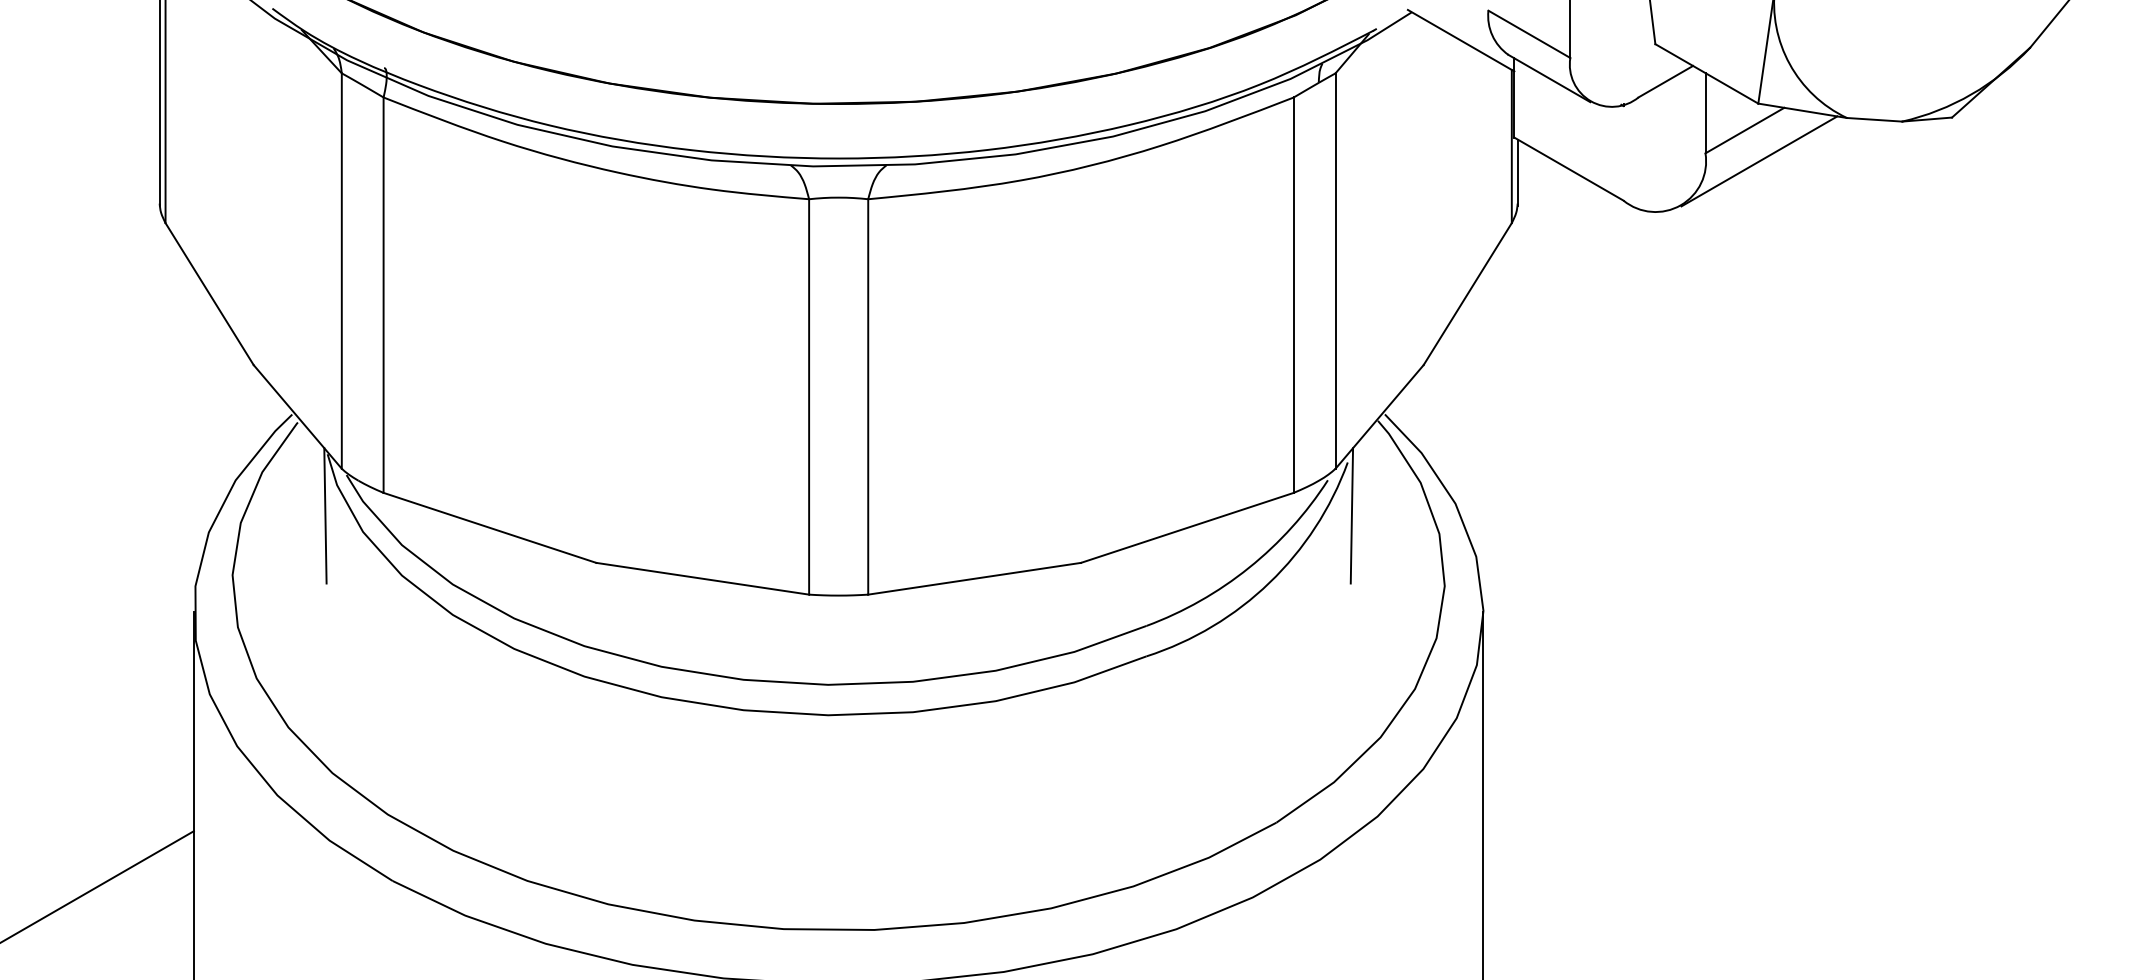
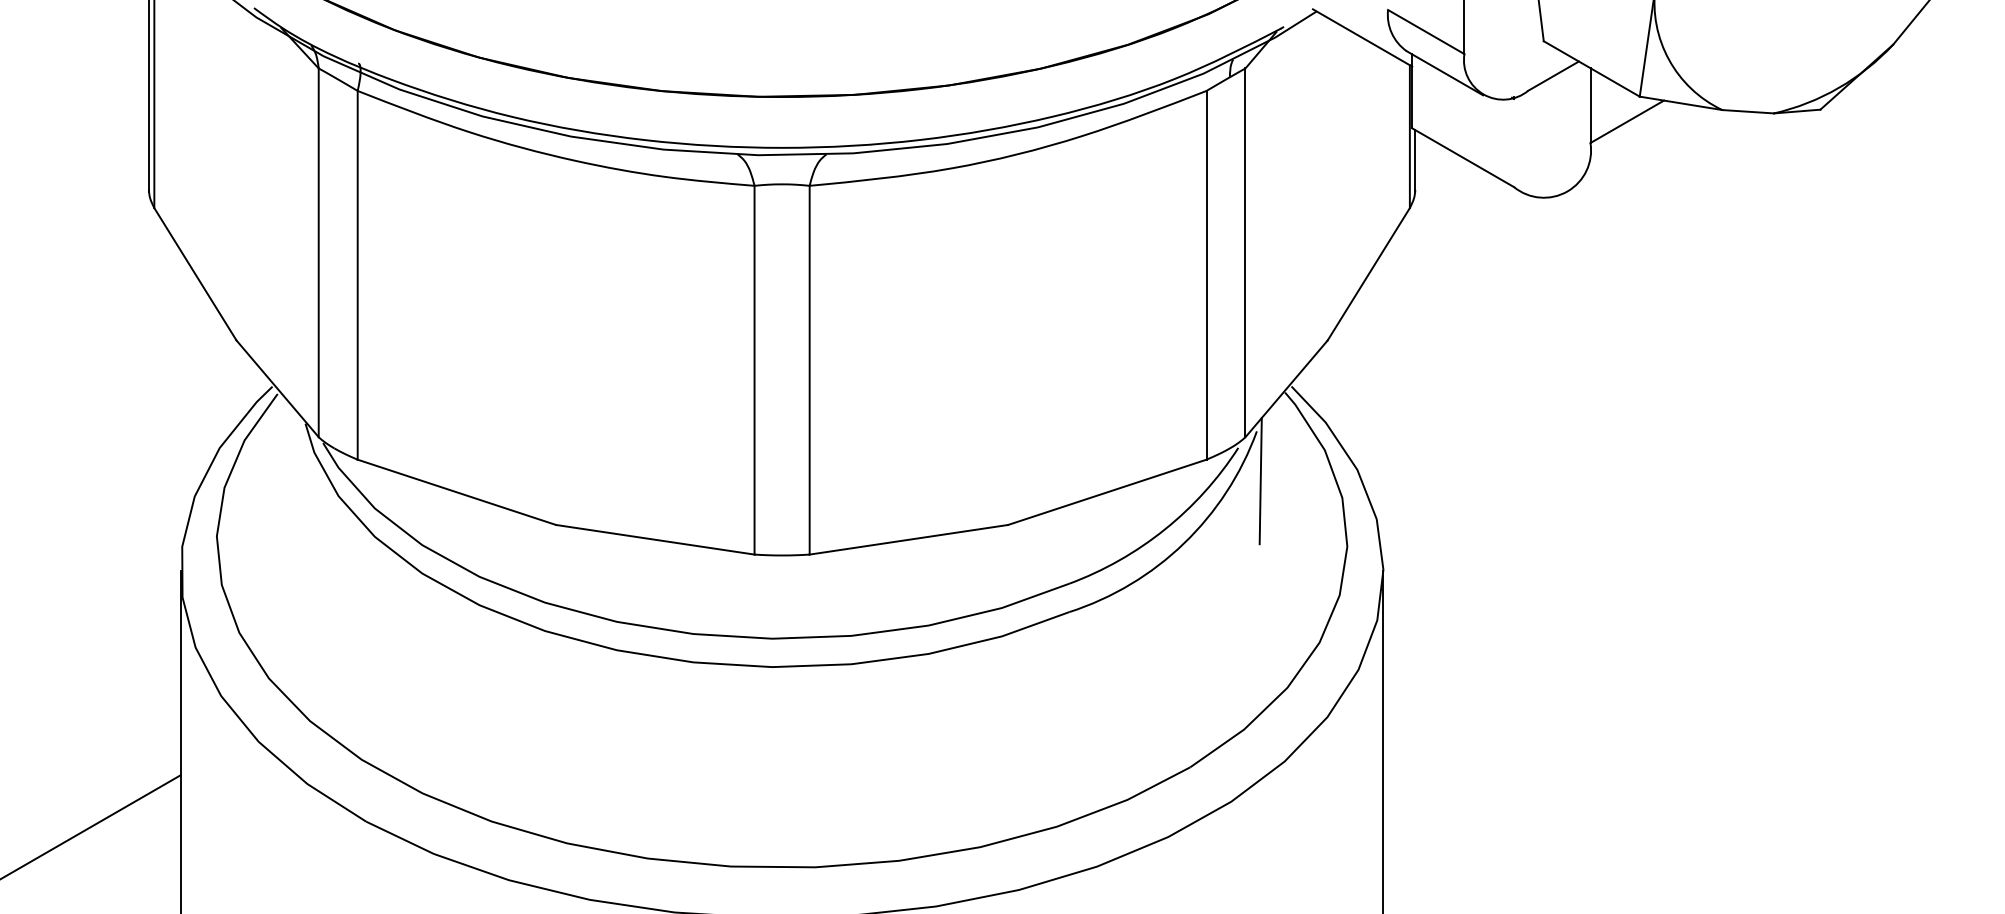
line: (1759, 161) -> (1640, 150), removed
line: (325, 515) -> (303, 480), removed

